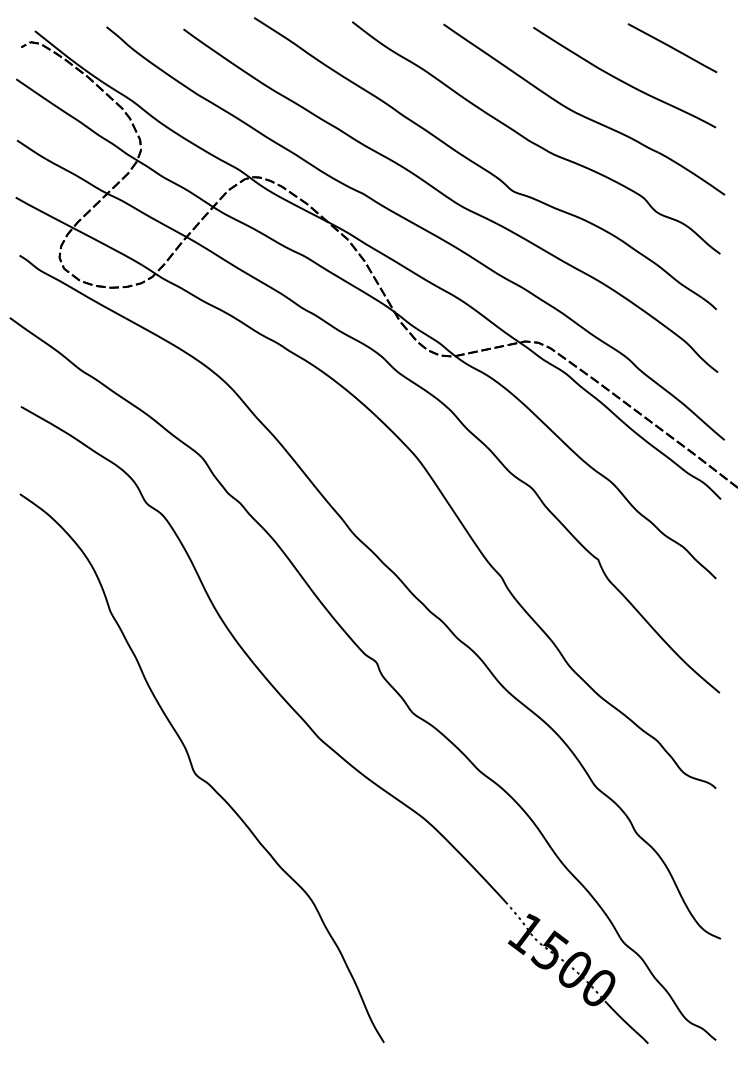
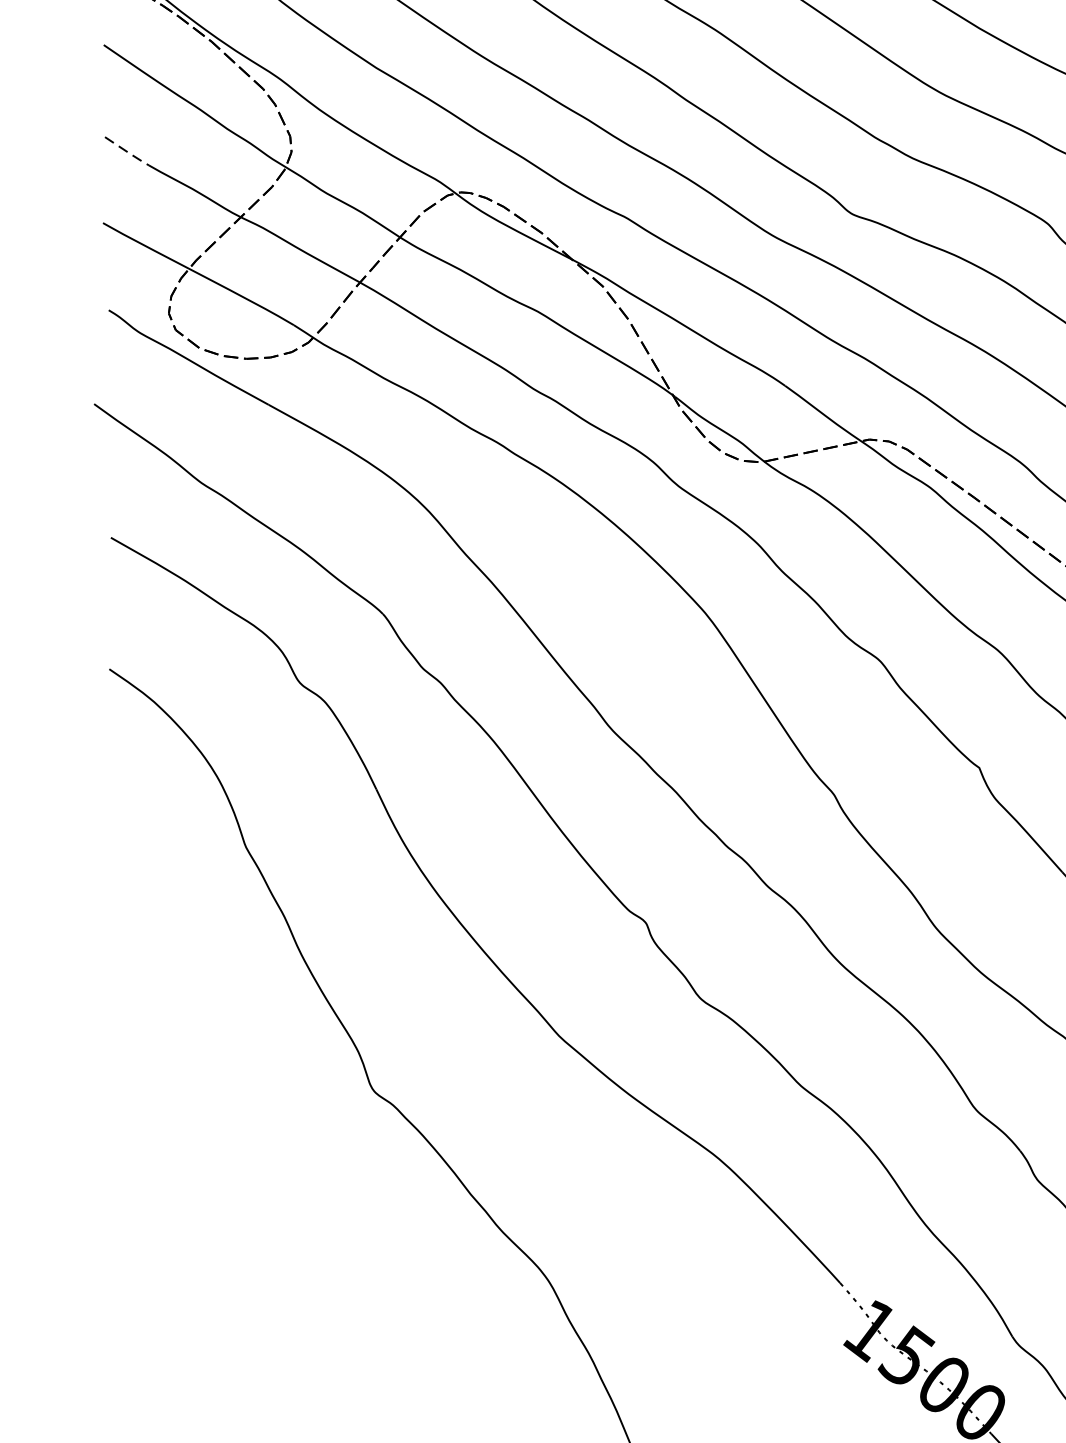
line: (32, 150) -> (128, 152), solid -> dashed

